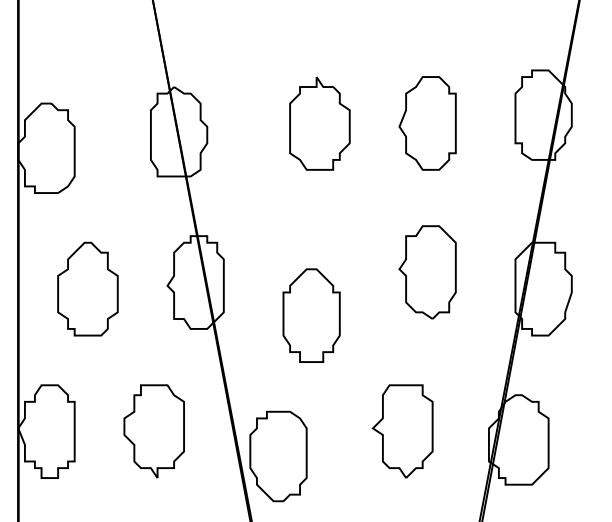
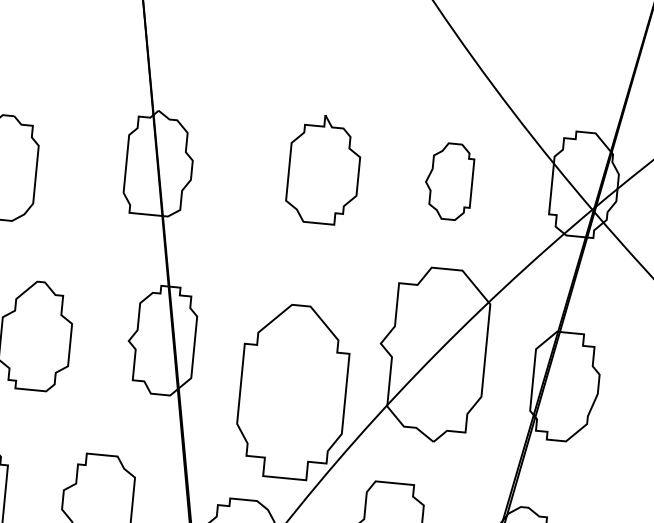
part: (427, 123) -> (449, 181), size x0.7
part: (427, 272) -> (432, 354), size x1.6
part: (311, 315) -> (292, 391), size x1.6

